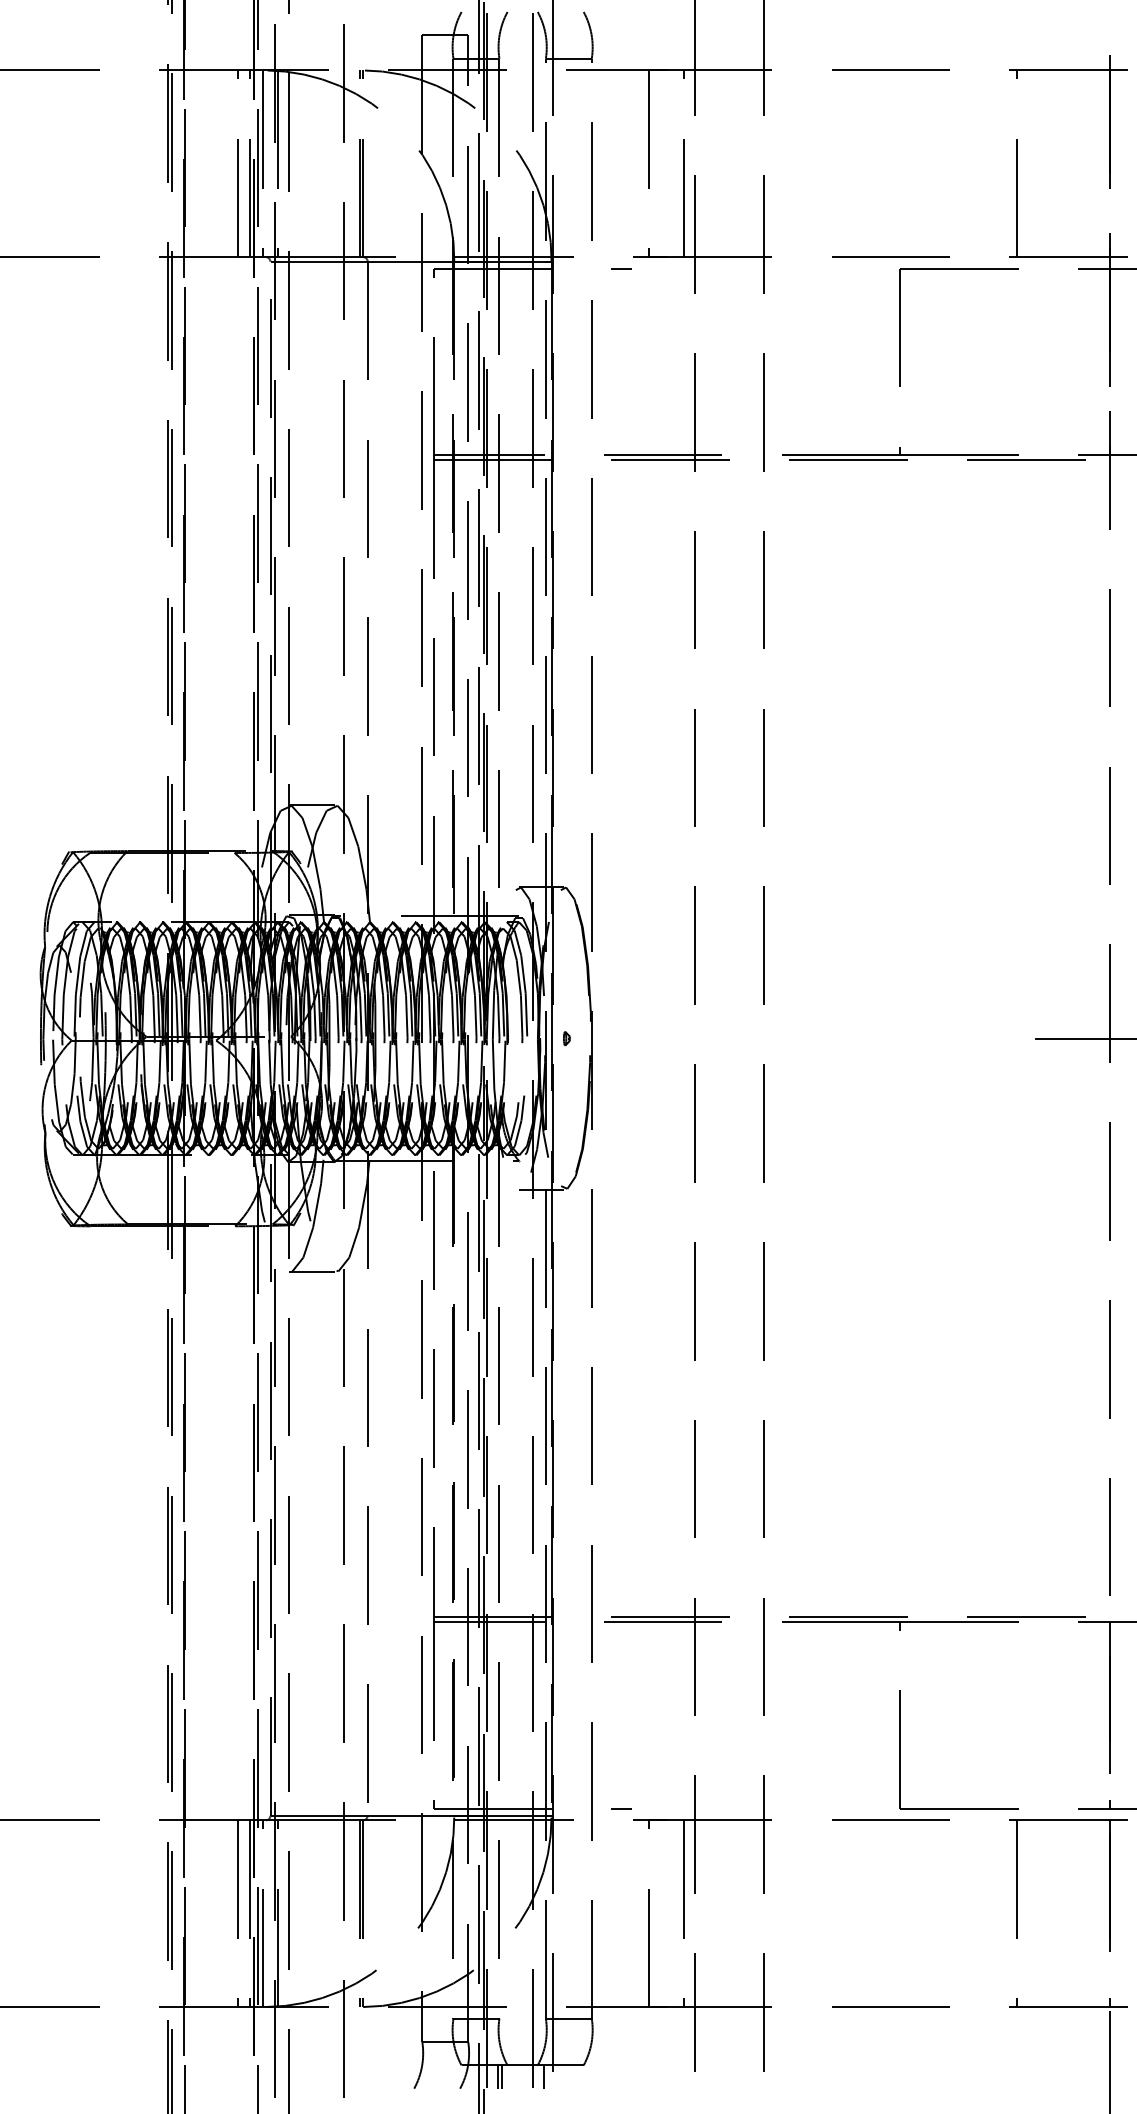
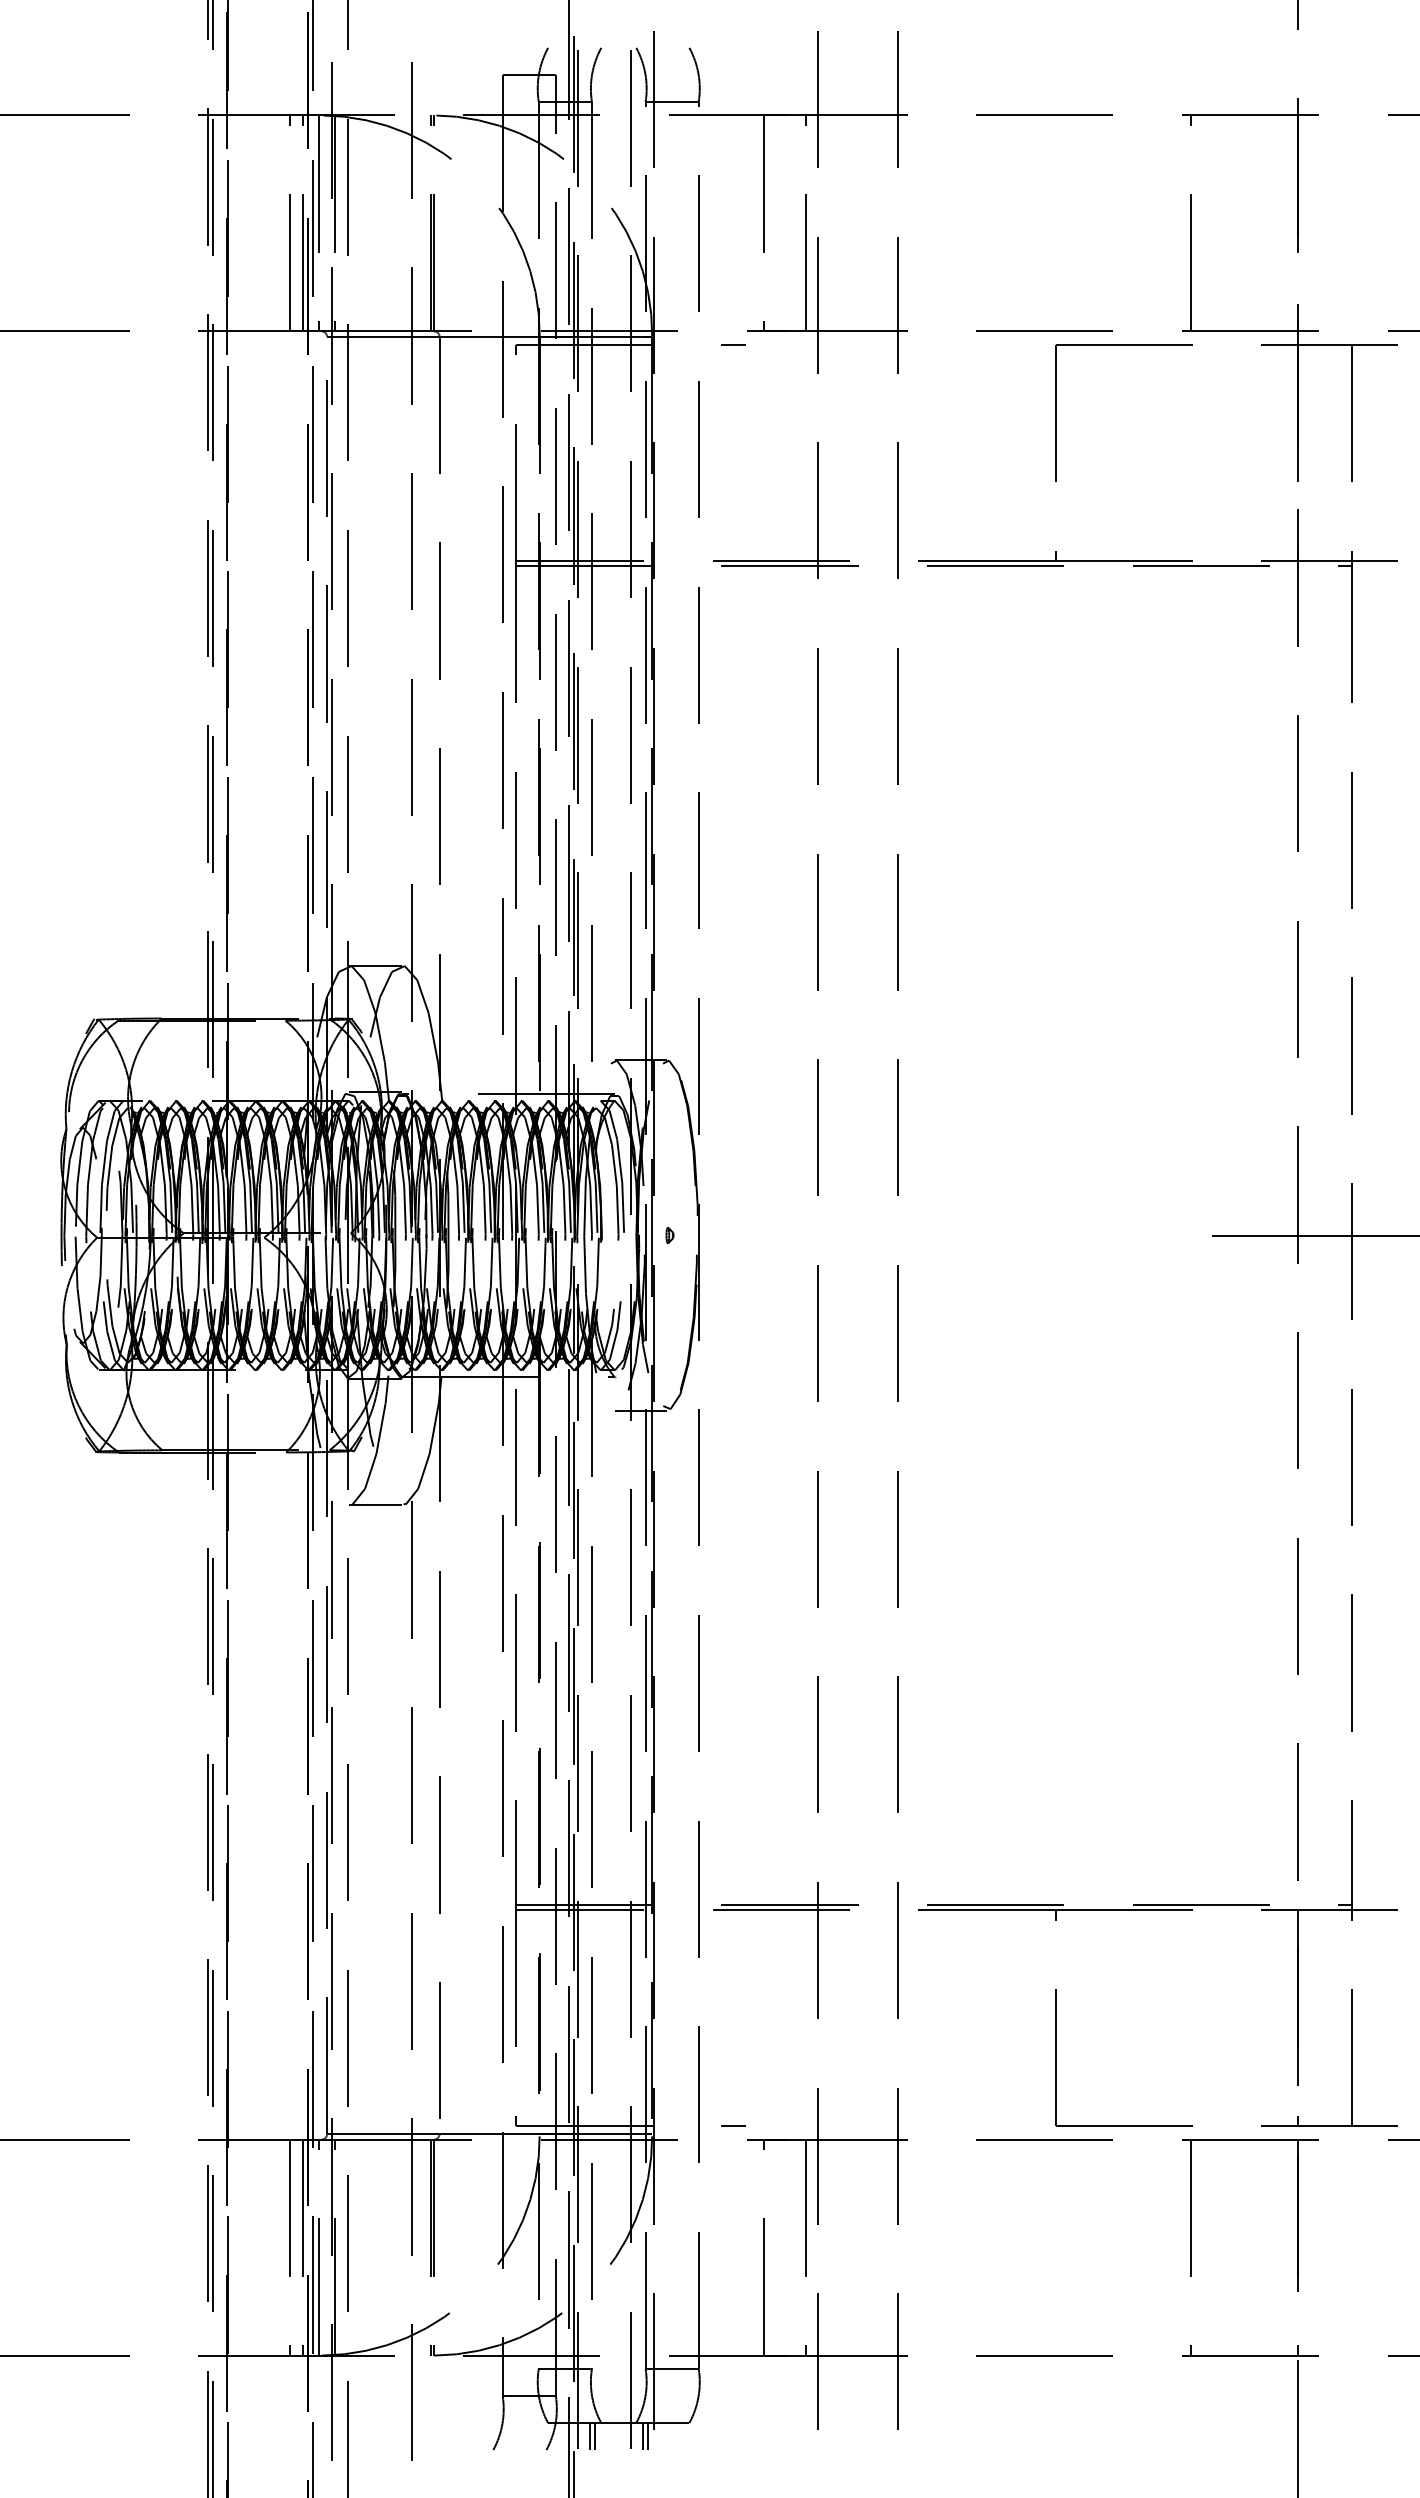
line: (547, 2076) -> (647, 2436), added

